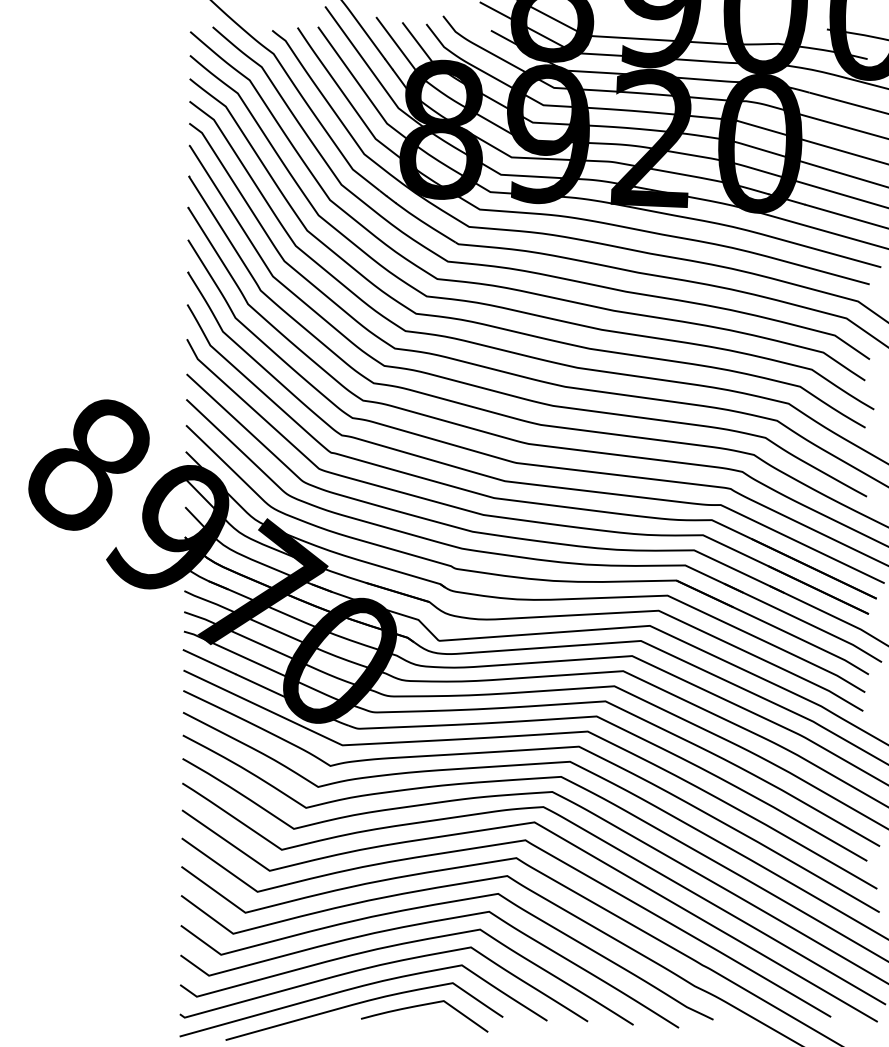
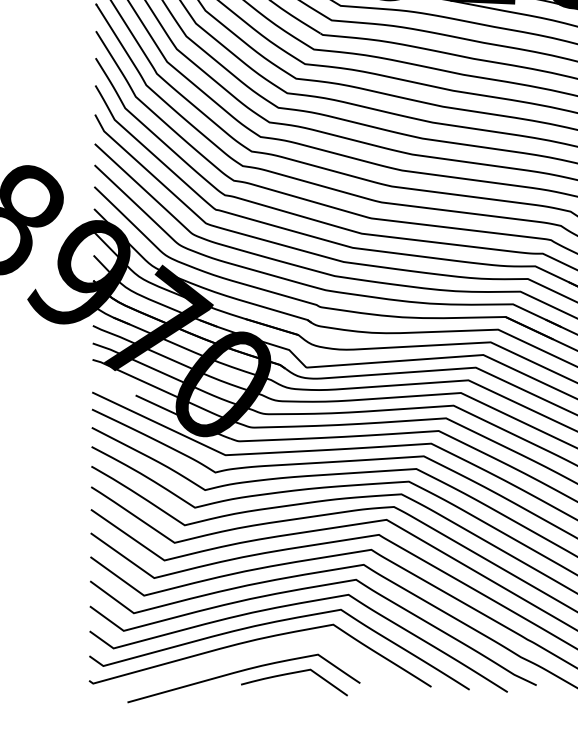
line: (209, 662) -> (113, 385), removed
curve: (361, 987) -> (241, 658), removed

